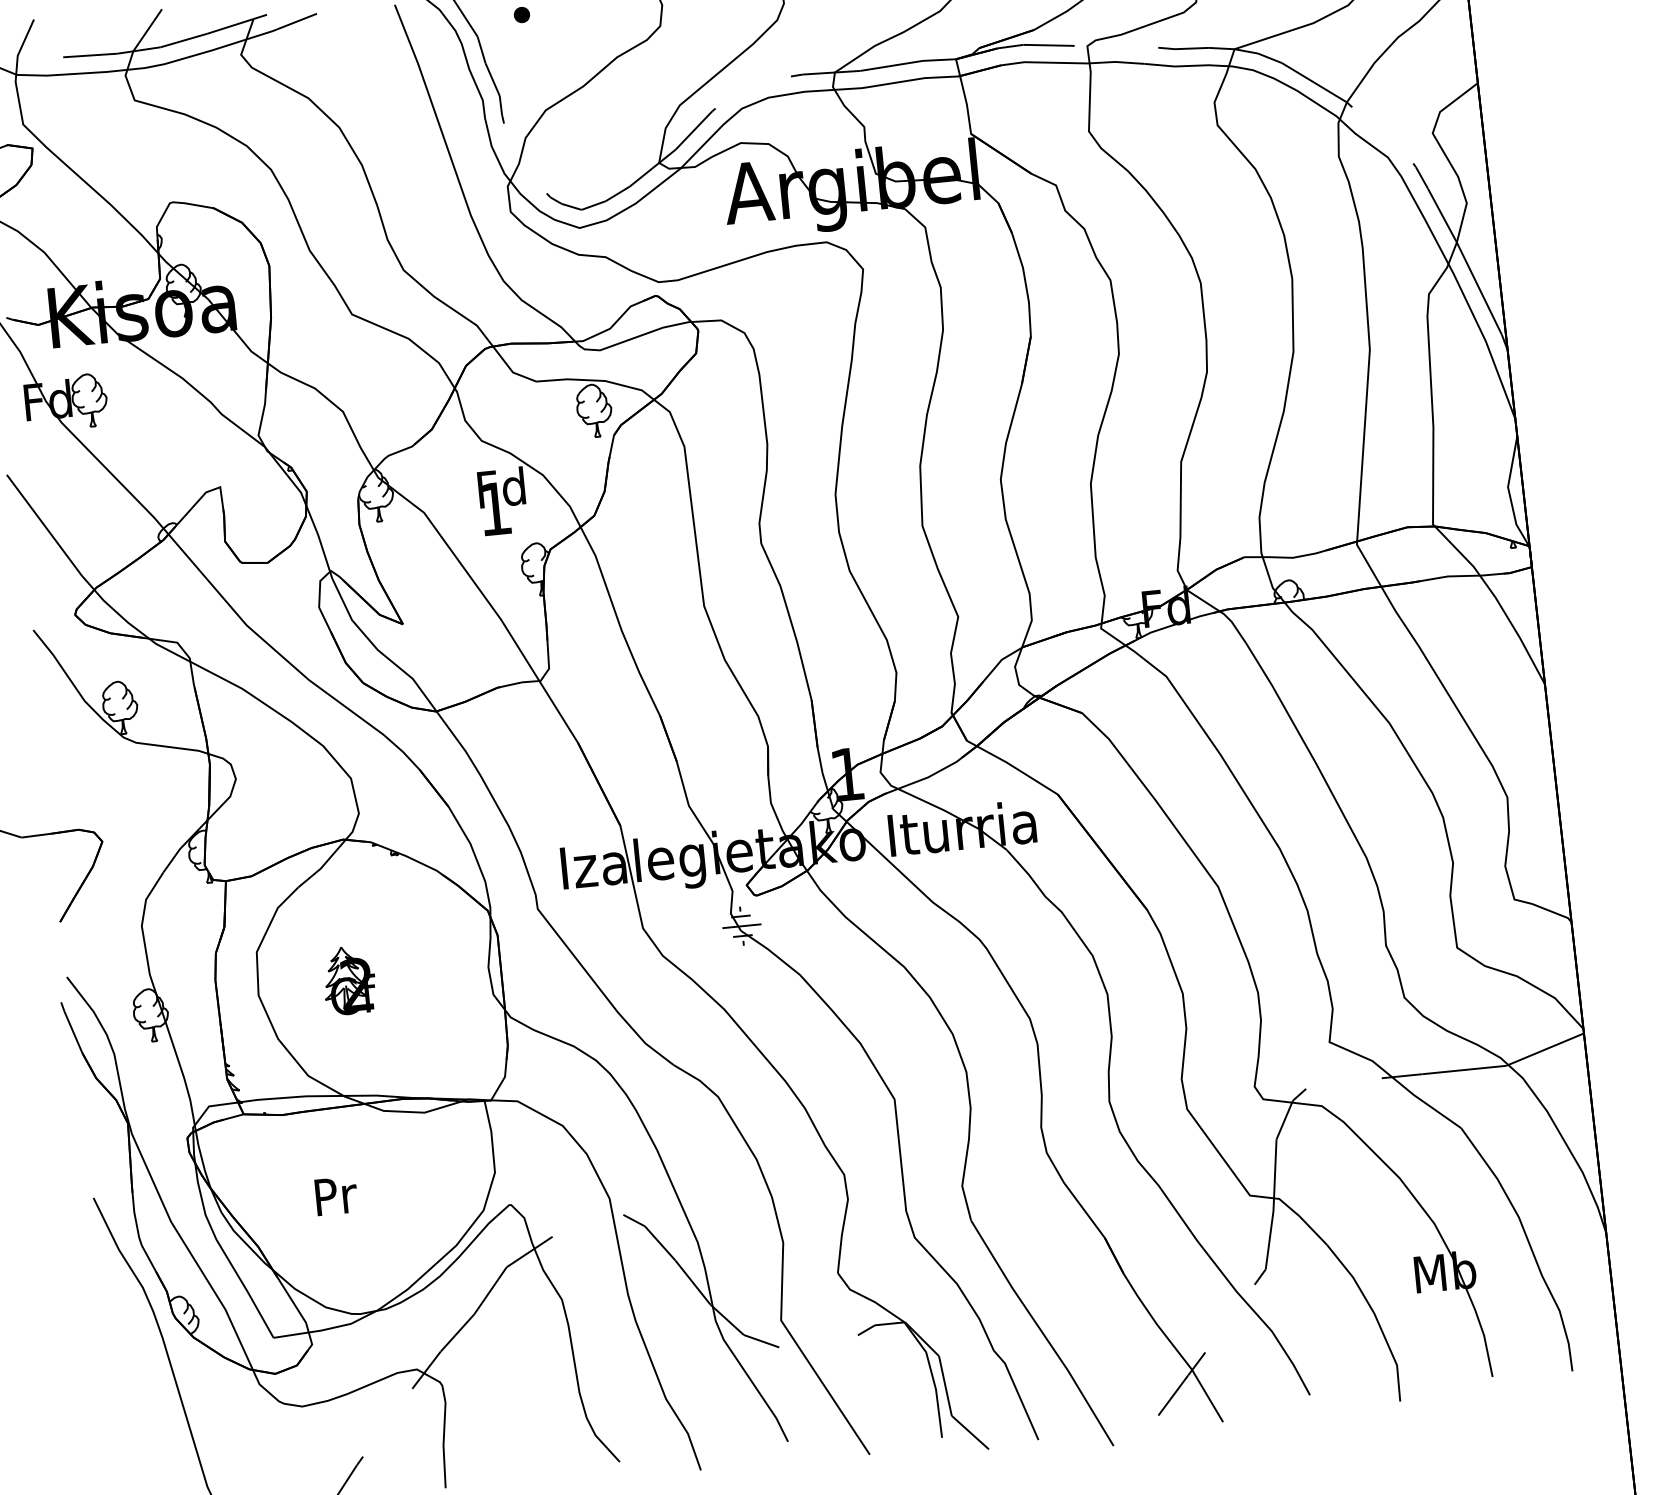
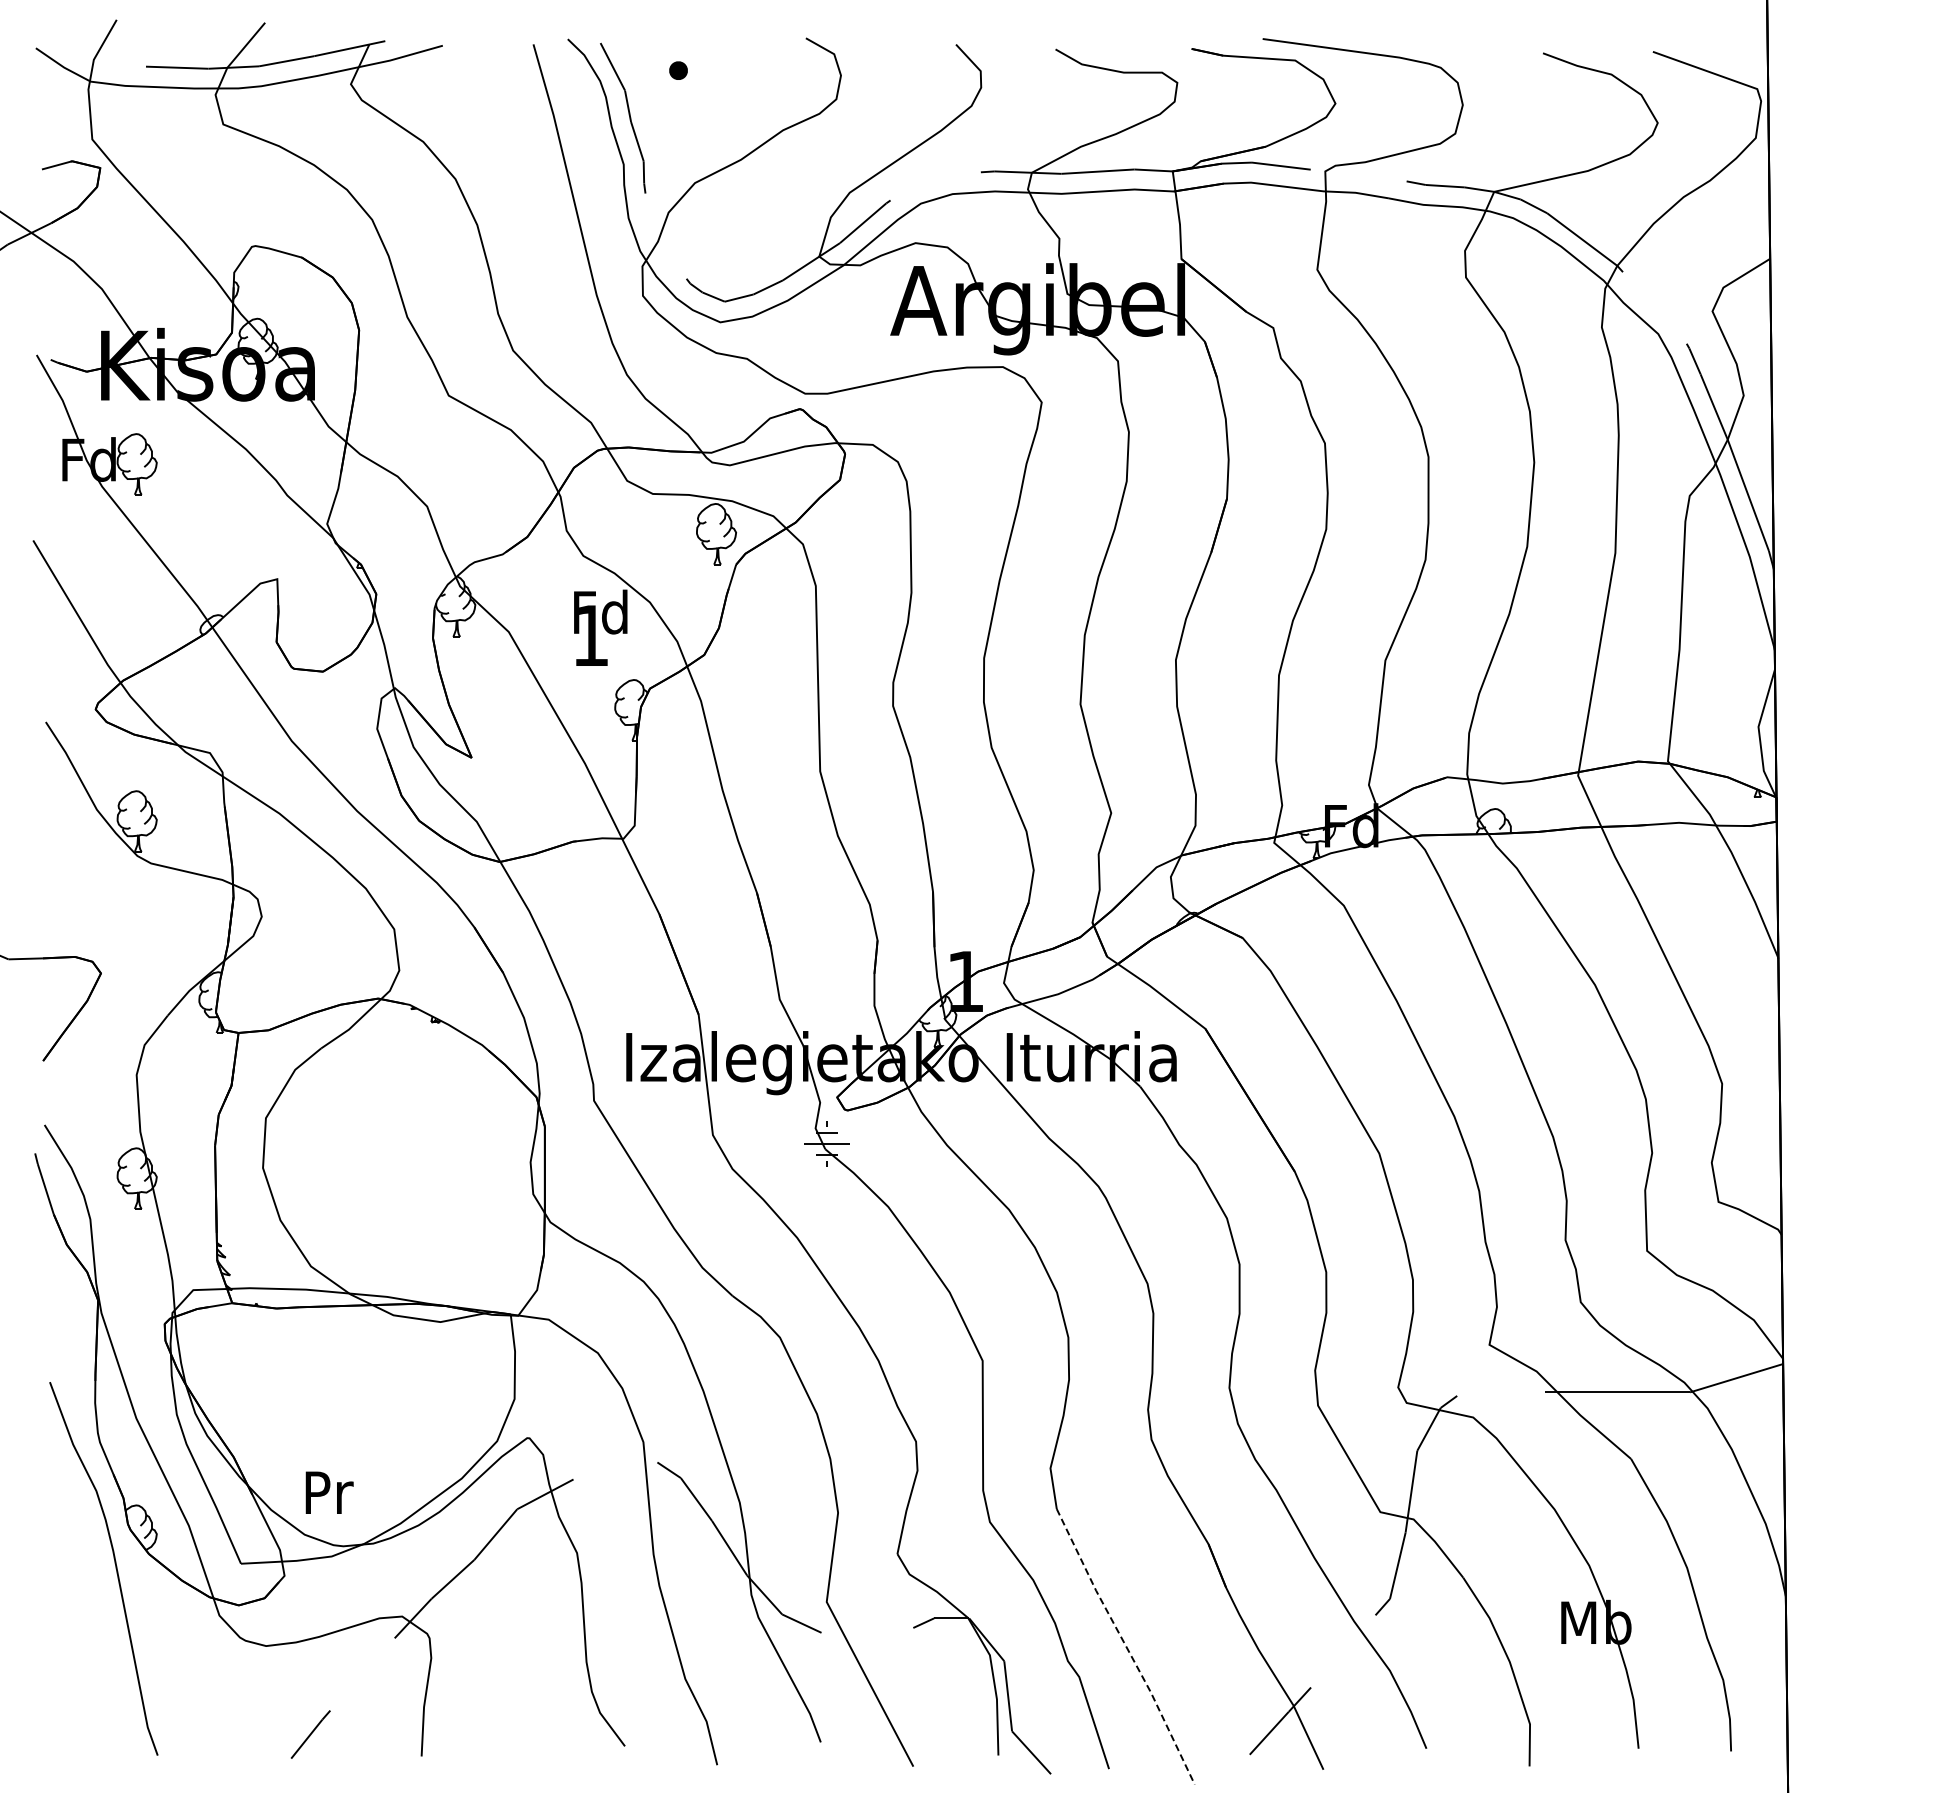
part: (349, 980) -> (369, 1161), removed
text: (336, 1195) -> (329, 1492), moved
line: (1043, 1333) -> (1126, 1647), solid -> dashed

